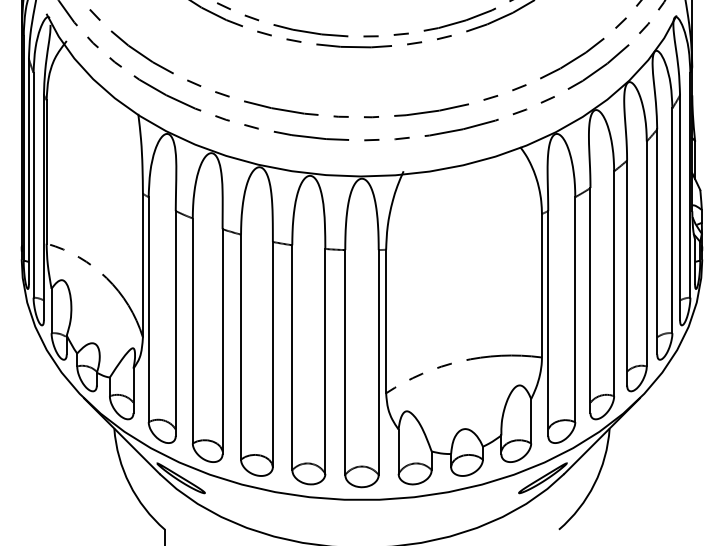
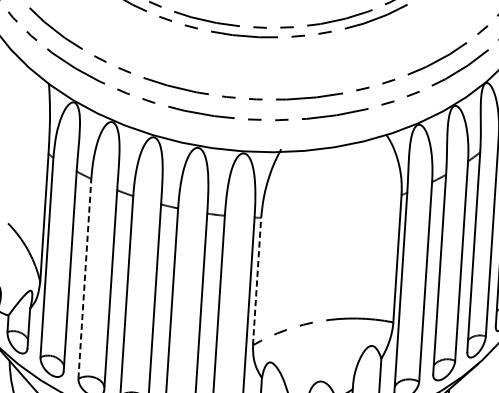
line: (386, 321) -> (257, 281), solid -> dashed
line: (192, 330) -> (84, 278), solid -> dashed

